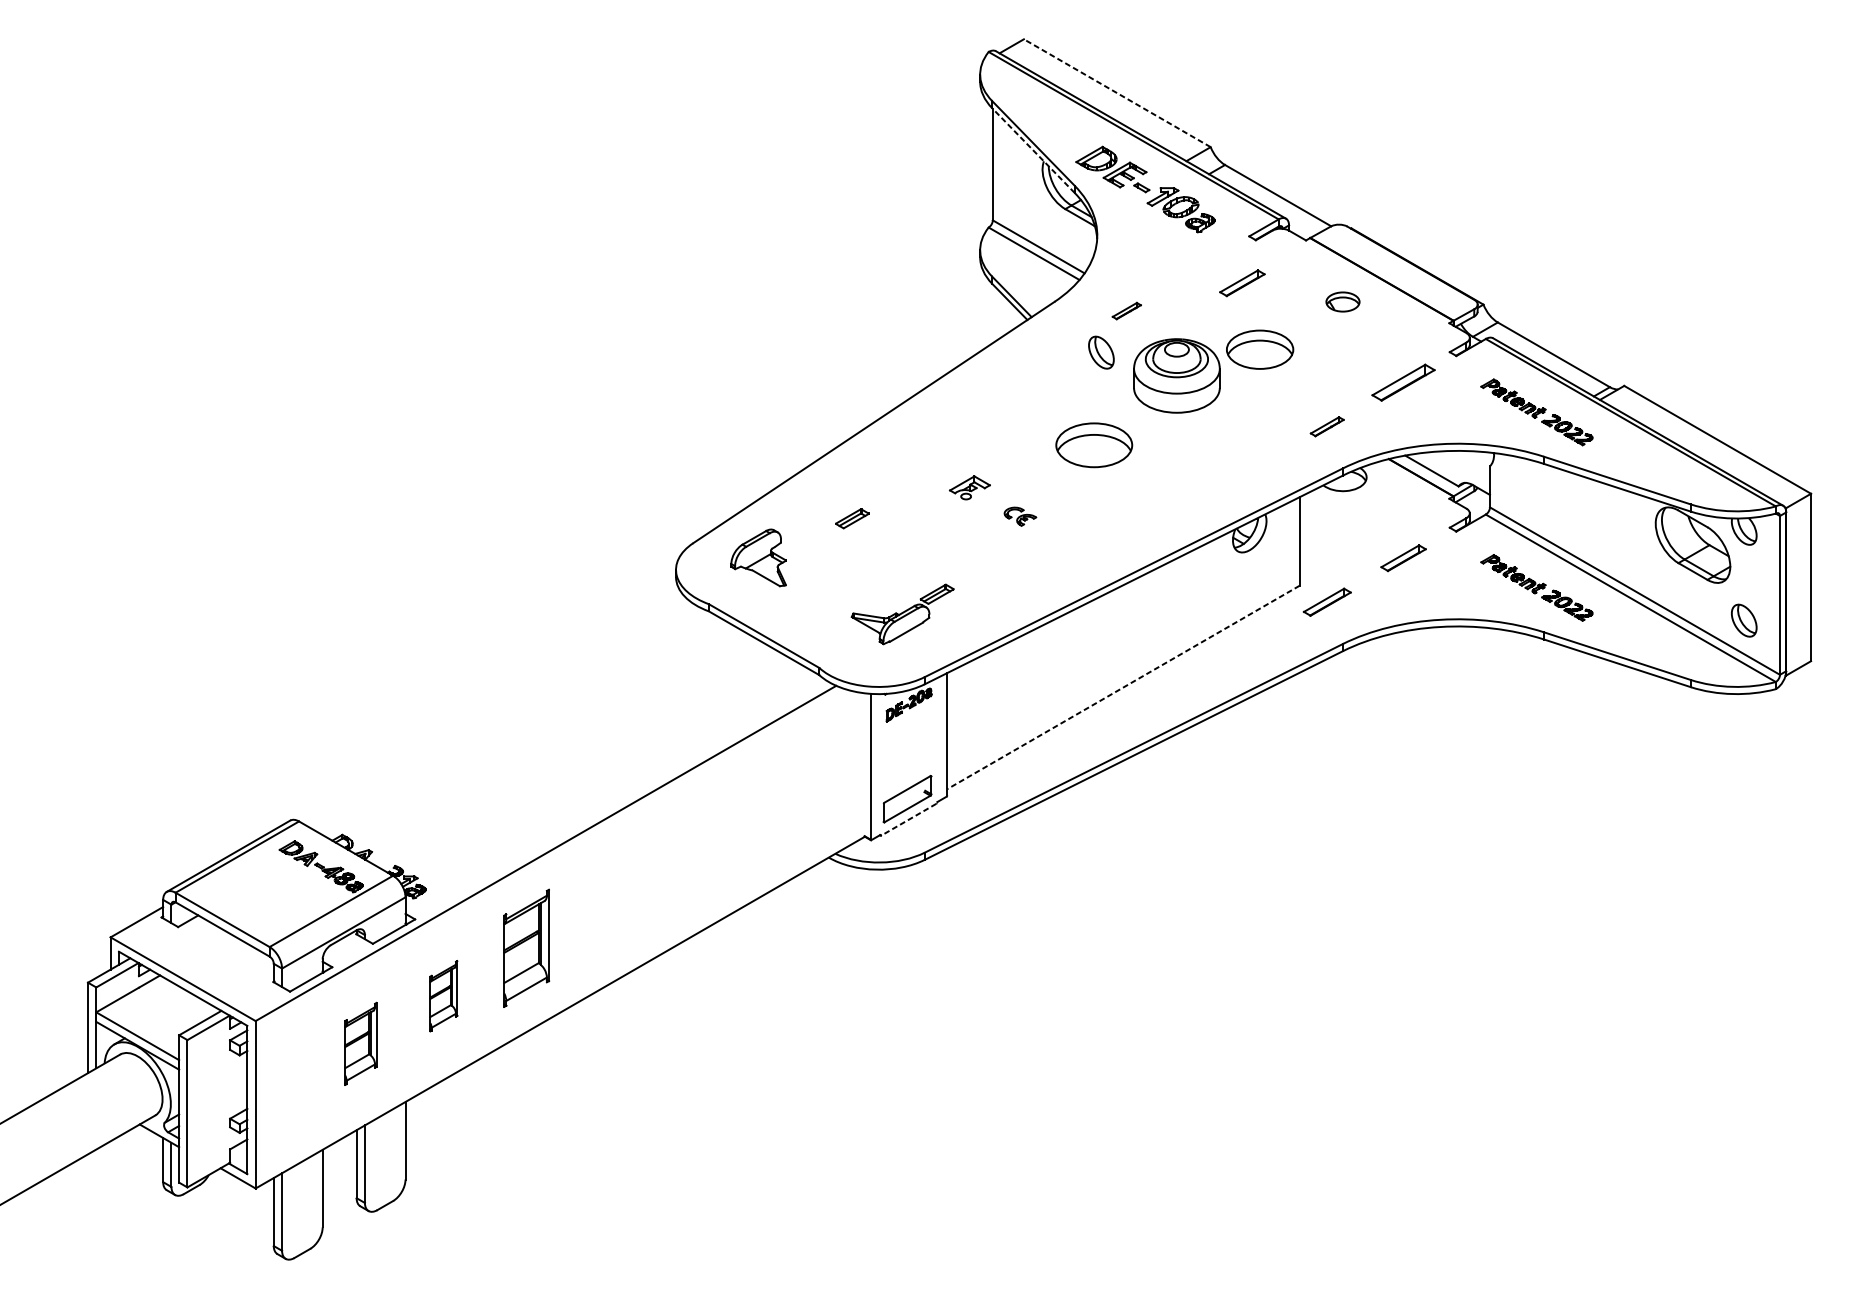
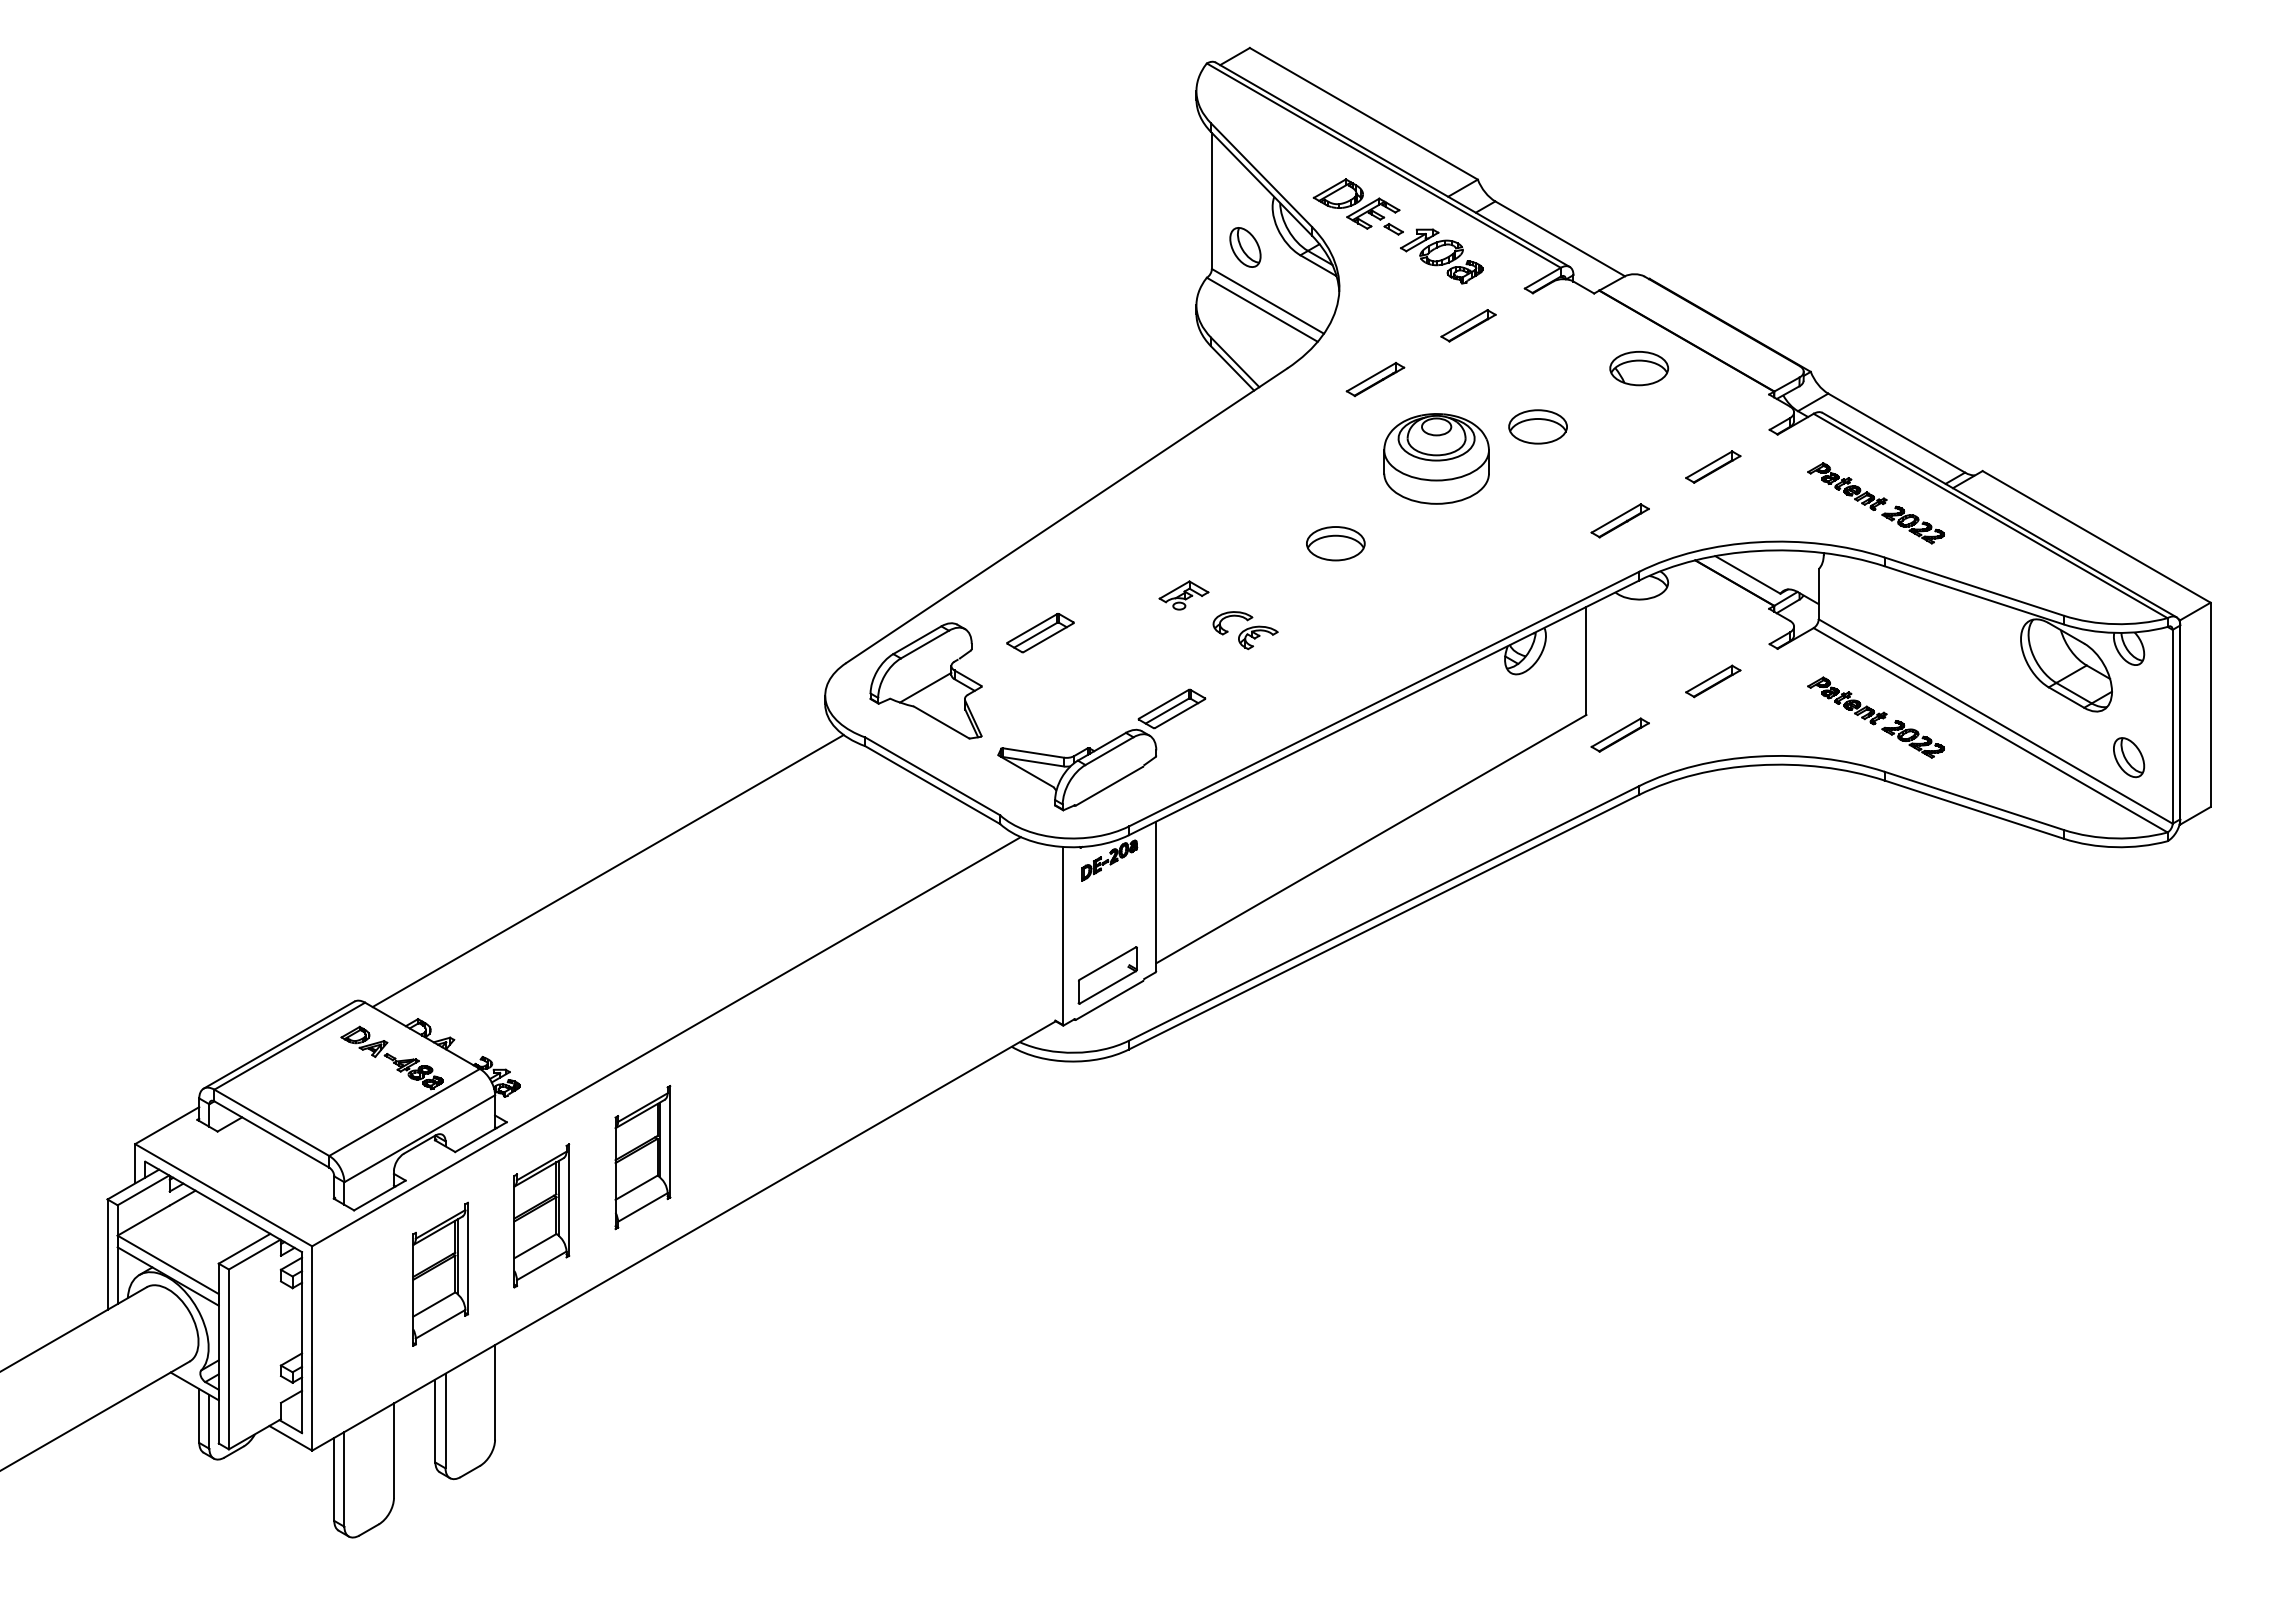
line: (1117, 92) -> (1363, 113), dashed -> solid
line: (1033, 150) -> (1261, 183), dashed -> solid
part: (1242, 283) -> (1468, 325), moved
part: (1343, 301) -> (1639, 368), size x1.43
part: (1126, 310) -> (1375, 379), size x1.67
part: (1259, 349) -> (1537, 426), size x0.71
part: (1101, 352) -> (1245, 247), moved
part: (1403, 382) -> (1713, 466), size x0.71
part: (1326, 426) -> (1619, 520), size x1.43
part: (1094, 445) -> (1335, 543), size x0.62
part: (1020, 516) -> (1245, 630), size x1.67
part: (852, 518) -> (1040, 633), size x1.67
part: (758, 557) -> (925, 680), size x1.67
part: (902, 614) -> (1101, 749), size x1.67
line: (1122, 687) -> (1370, 839), dashed -> solid
line: (497, 713) -> (607, 871), added
line: (908, 819) -> (1109, 1000), dashed -> solid
part: (443, 995) -> (541, 1215), size x1.67
part: (360, 1043) -> (440, 1273), size x1.43

